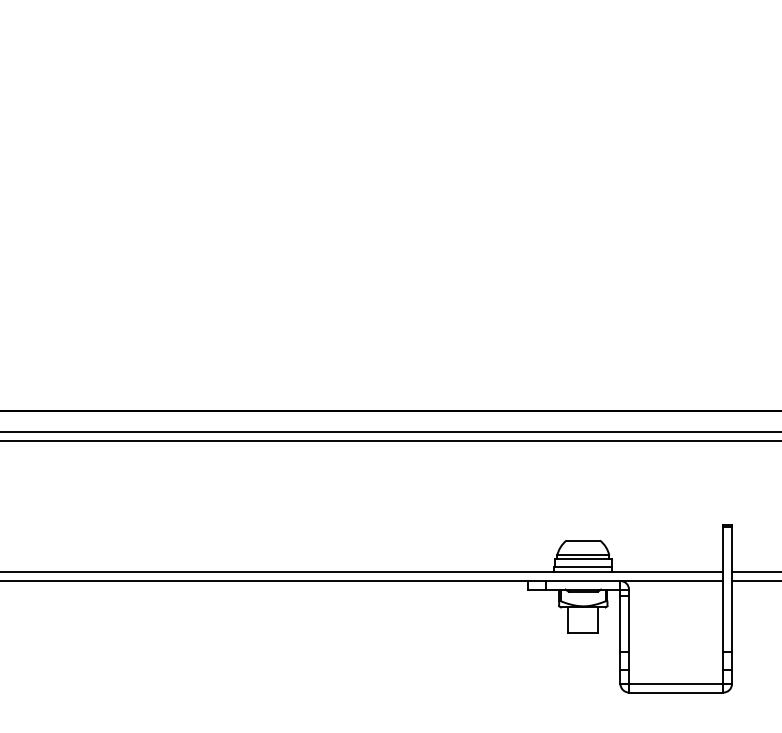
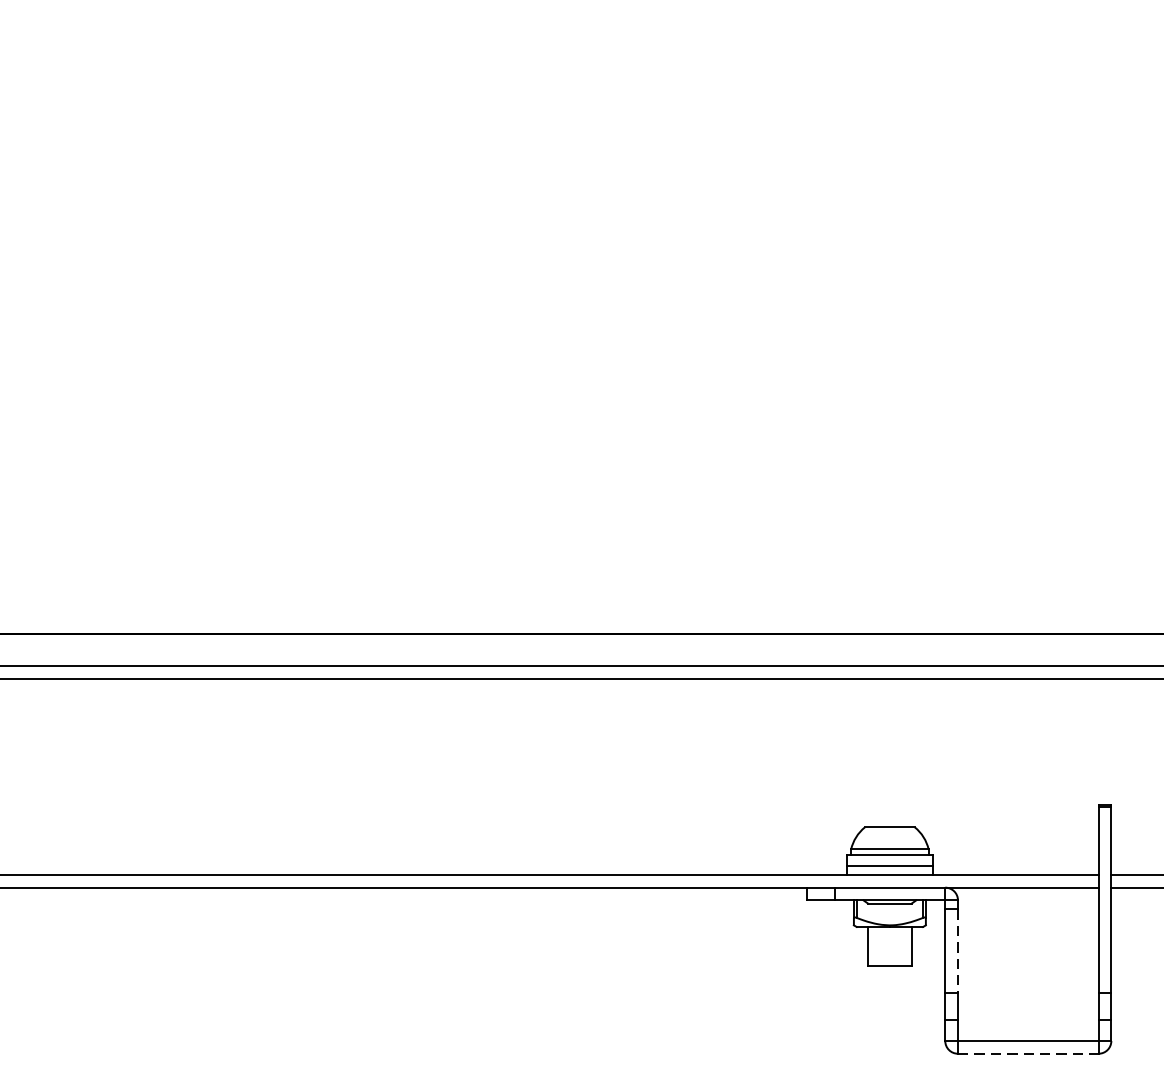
line: (629, 624) -> (958, 952), solid -> dashed
line: (676, 692) -> (1028, 1053), solid -> dashed

